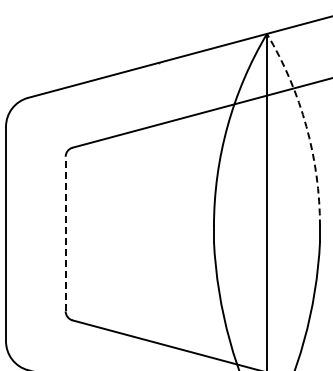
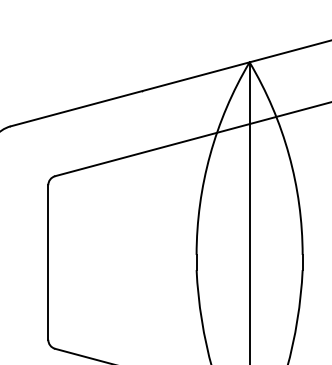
arc: (306, 126) -> (289, 154), dashed -> solid
line: (65, 233) -> (48, 261), dashed -> solid

